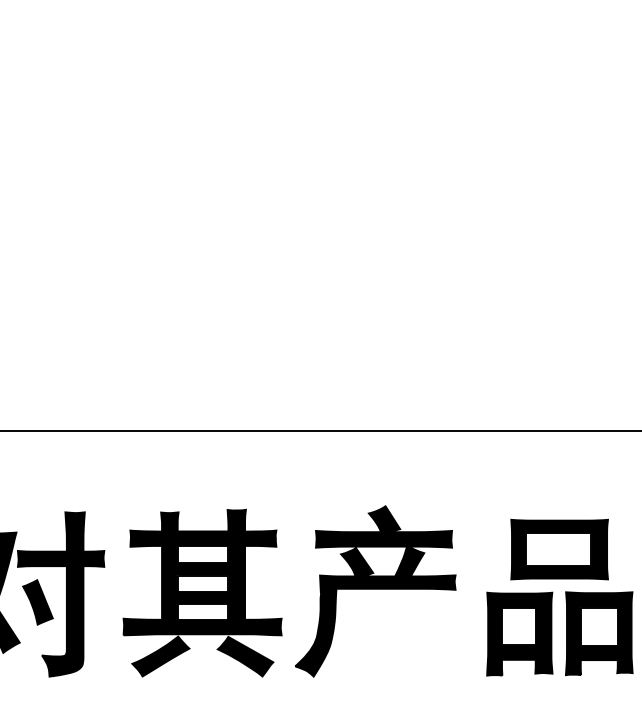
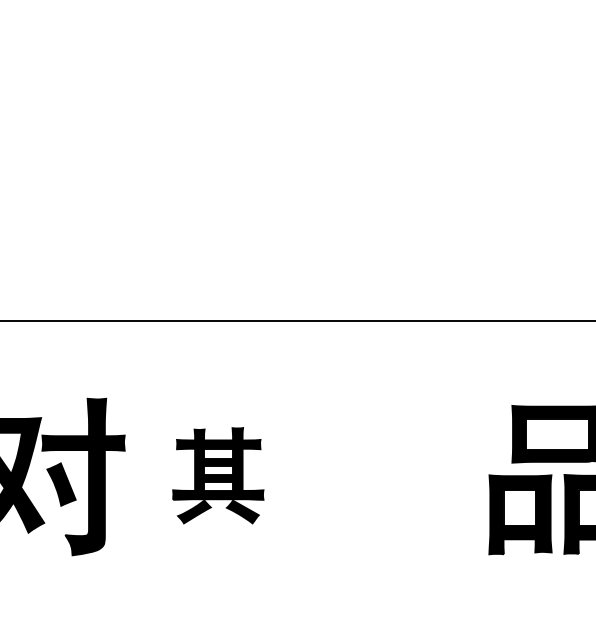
part: (375, 591) -> (383, 474), removed
part: (202, 592) -> (218, 475), size x0.6

